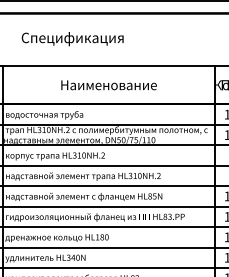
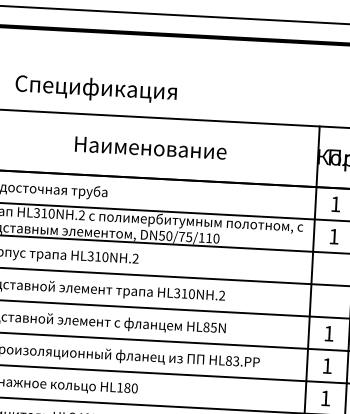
text: (72, 39) -> (95, 89), moved

